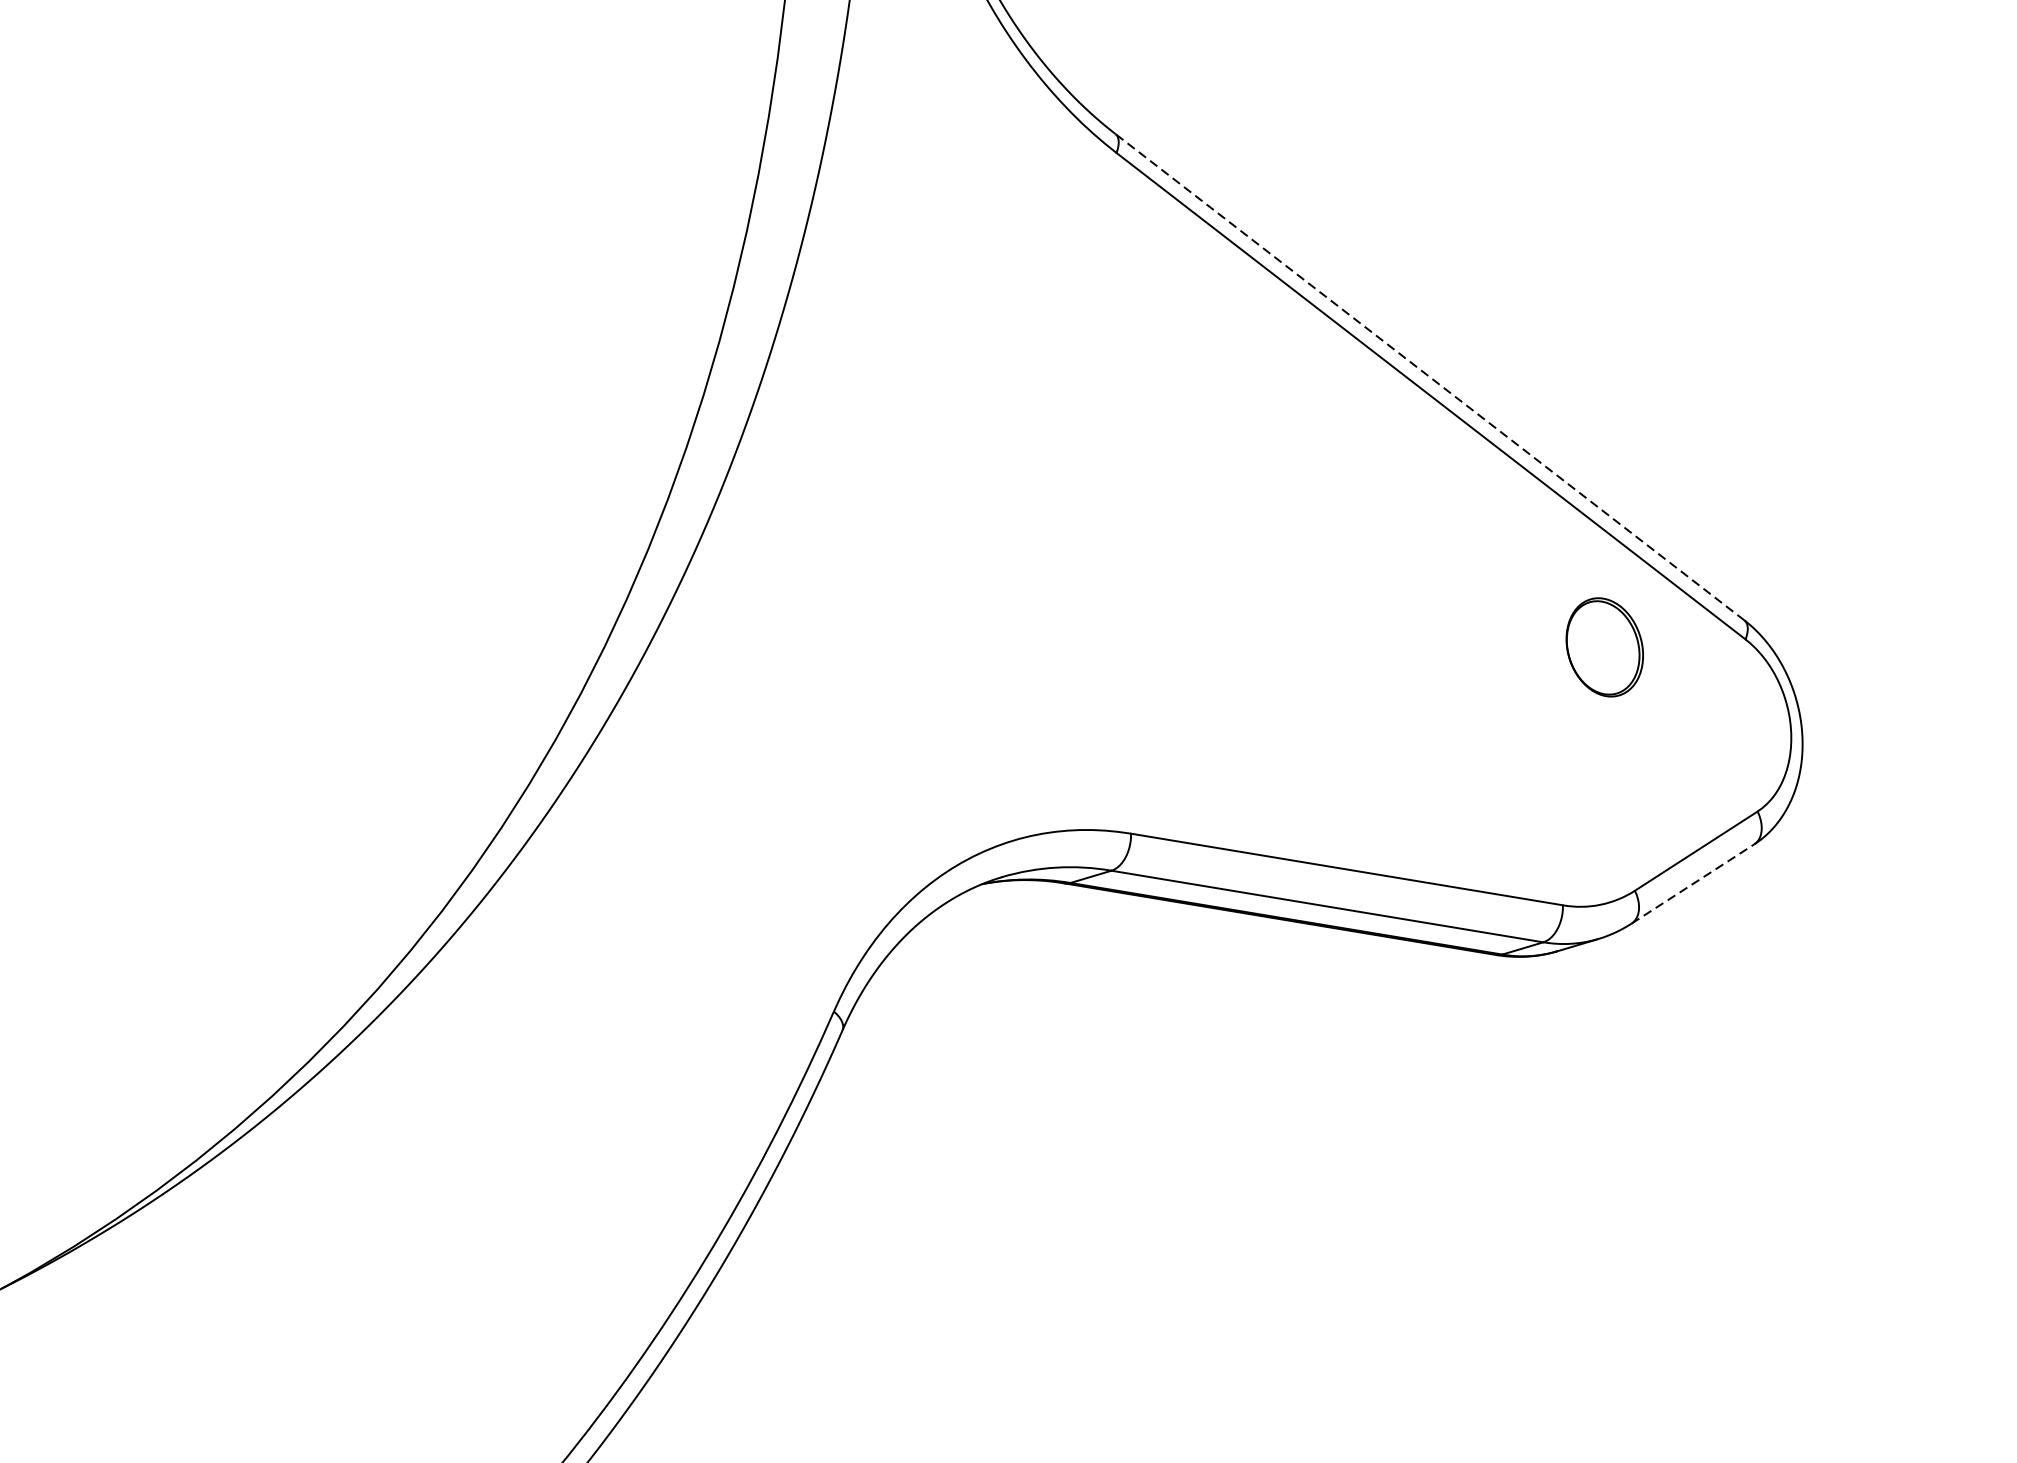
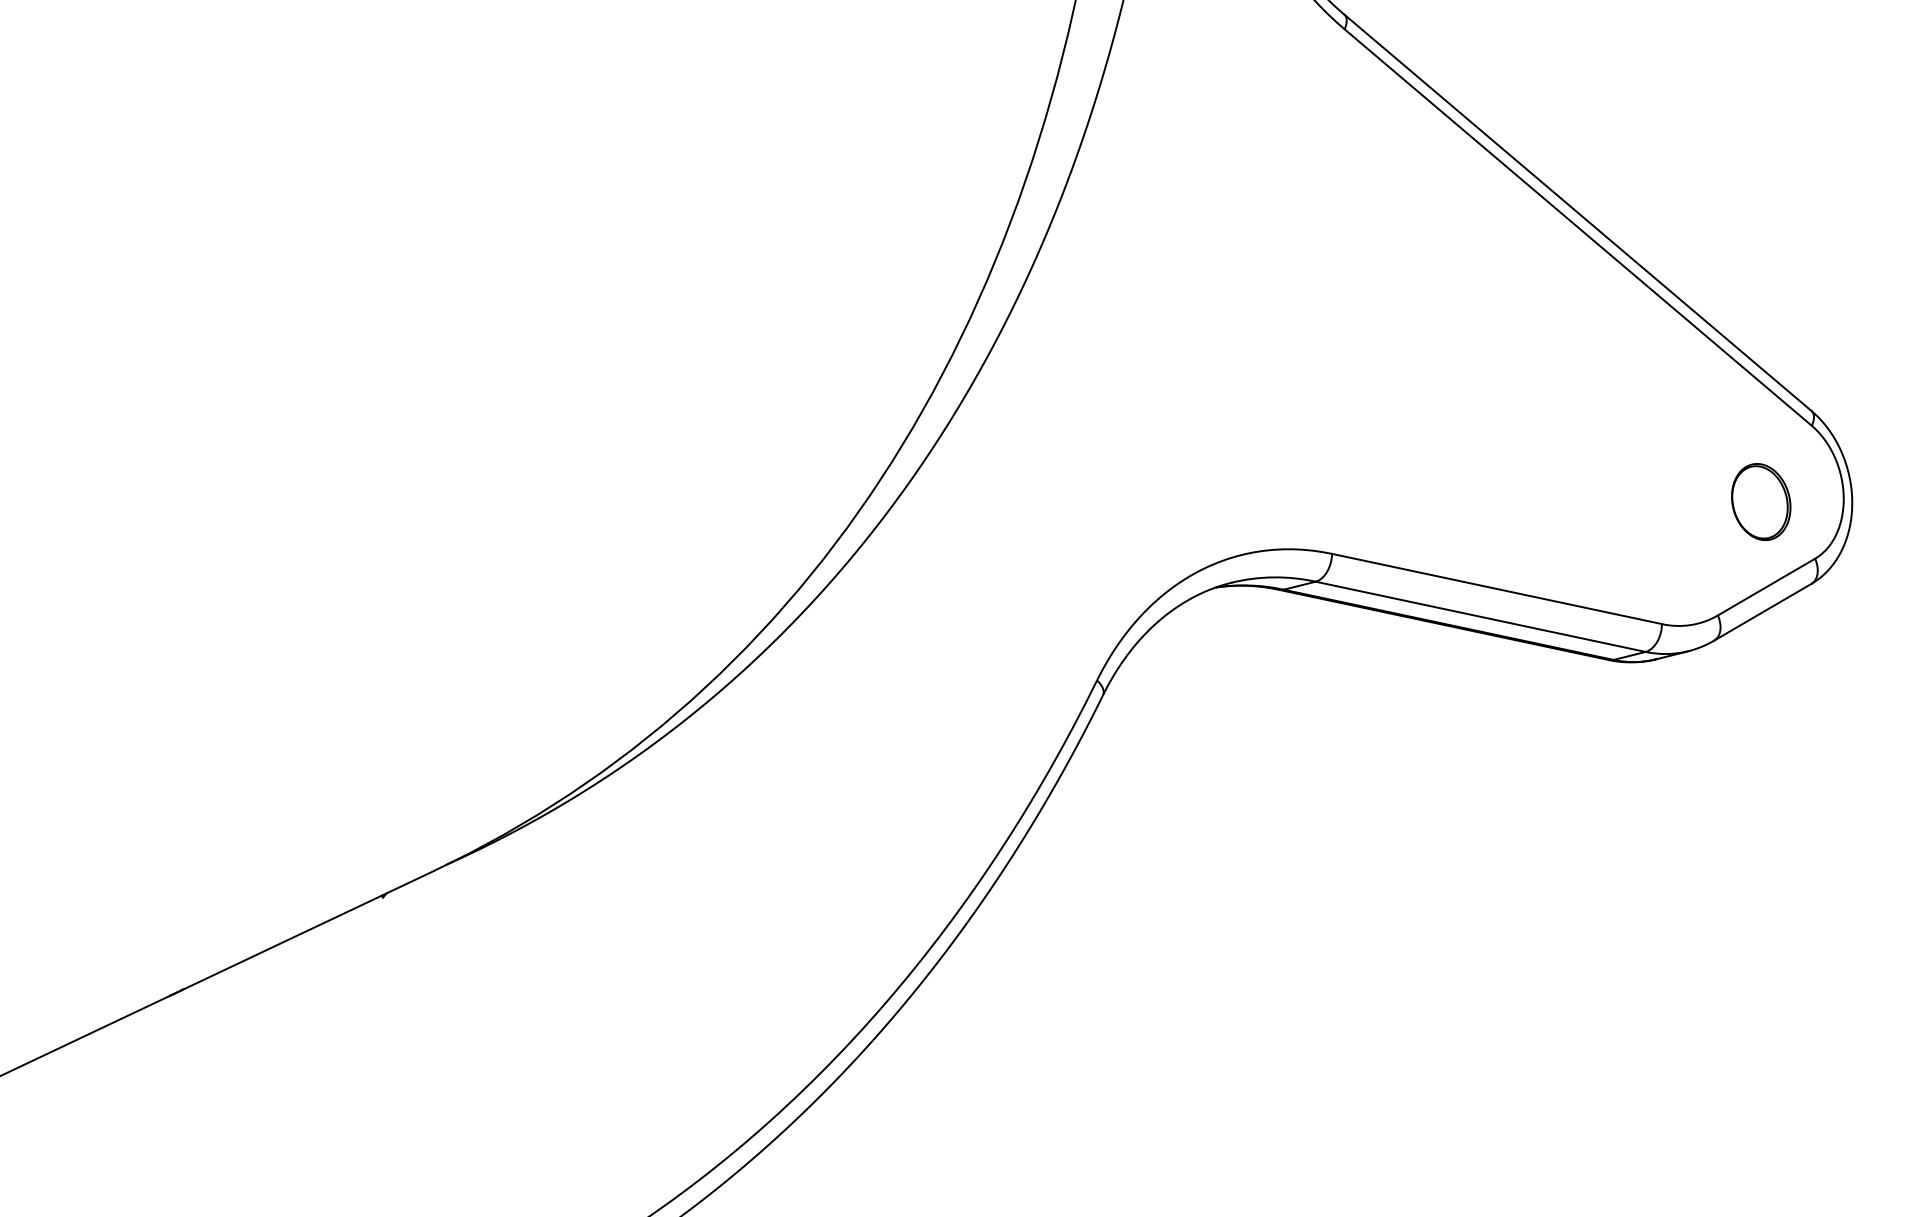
line: (1429, 376) -> (1577, 212), dashed -> solid
part: (1605, 647) -> (1761, 502), moved
line: (1693, 882) -> (1763, 611), dashed -> solid

